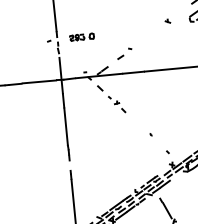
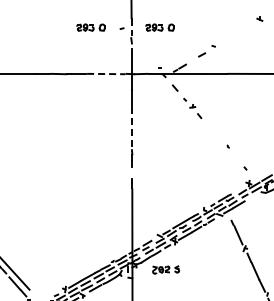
part: (21, 42) -> (90, 27), added
line: (39, 82) -> (106, 74), solid -> dashed
line: (65, 127) -> (131, 128), solid -> dashed

